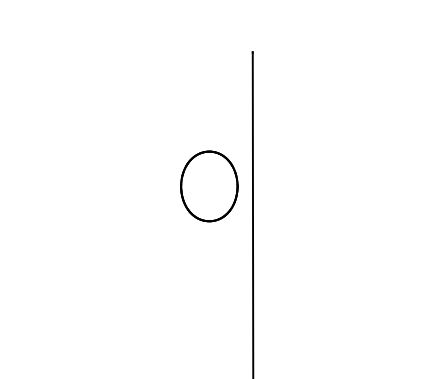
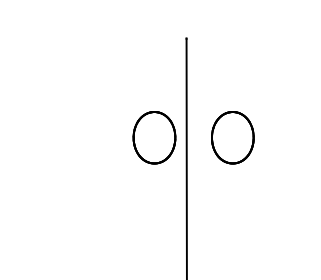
part: (315, 186) -> (232, 137), added

